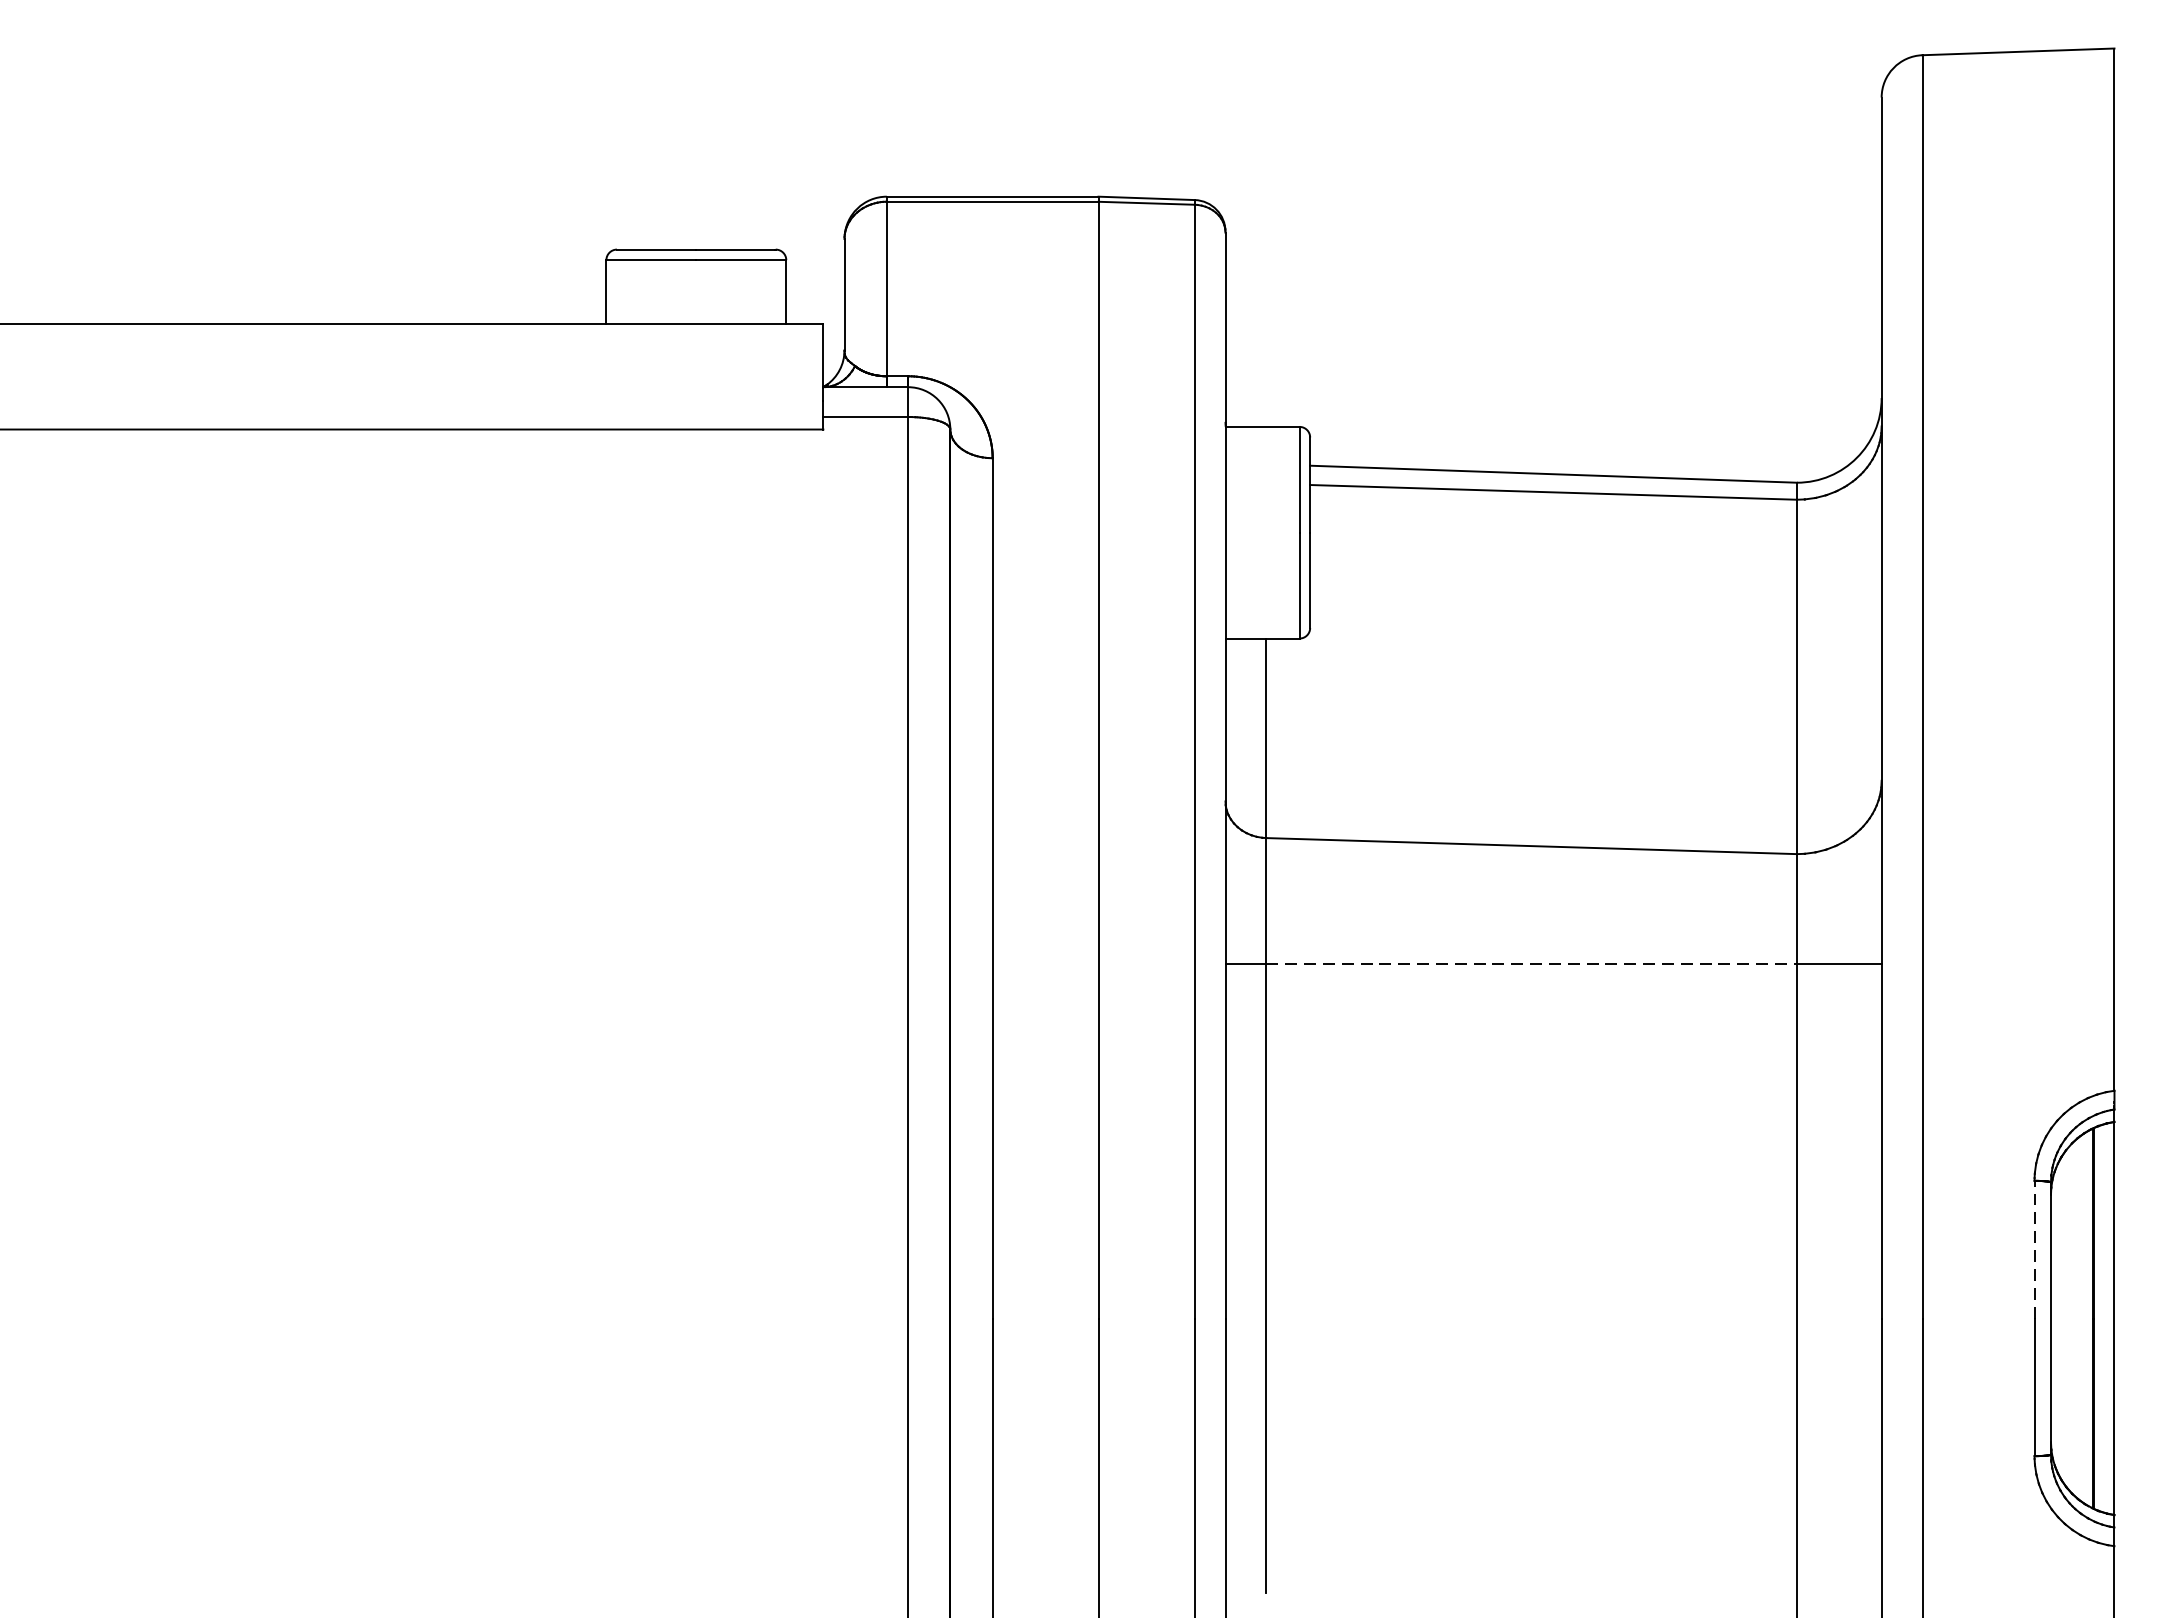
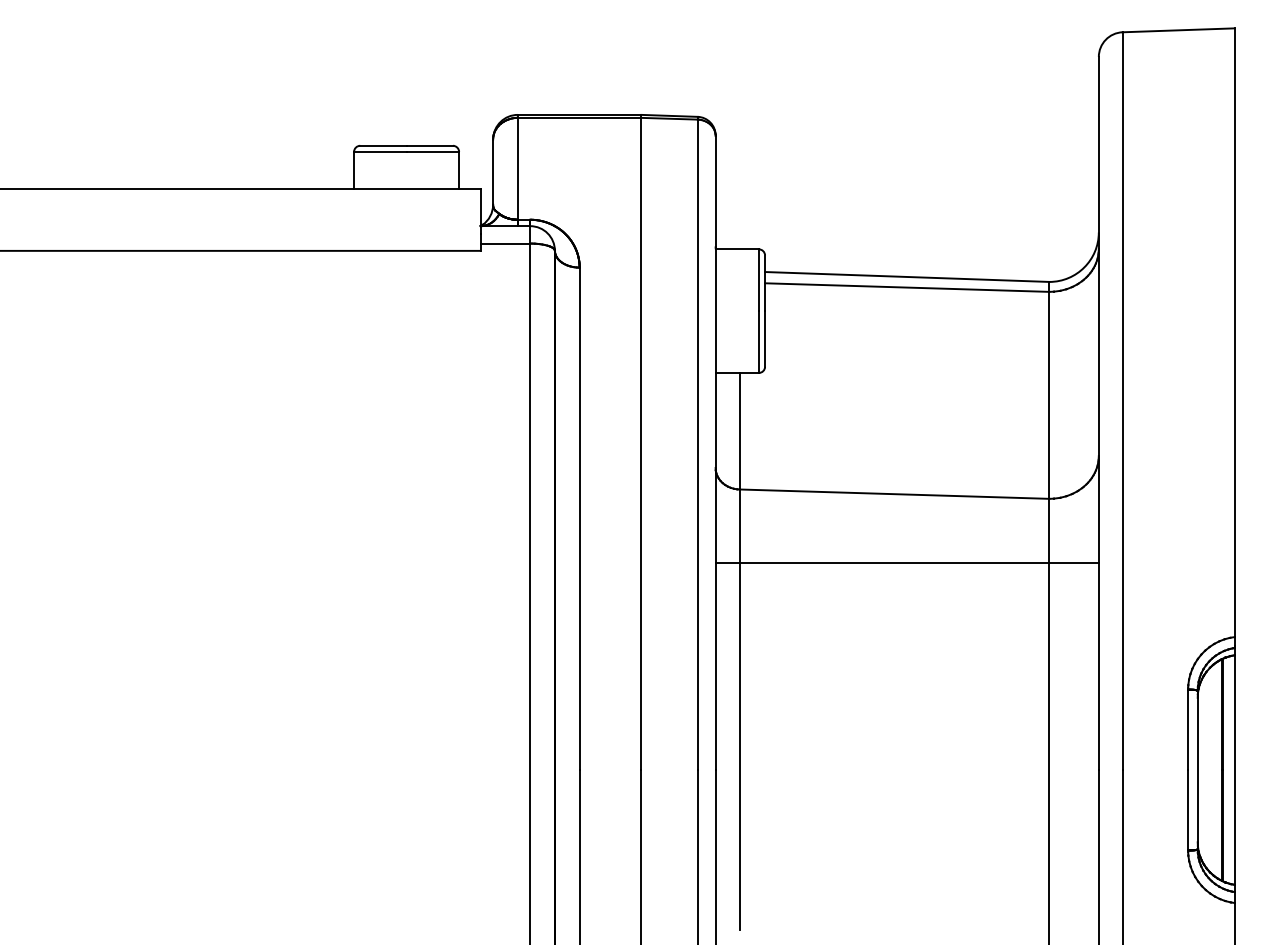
line: (1531, 964) -> (894, 563), dashed -> solid
line: (2035, 1249) -> (1188, 729), dashed -> solid

